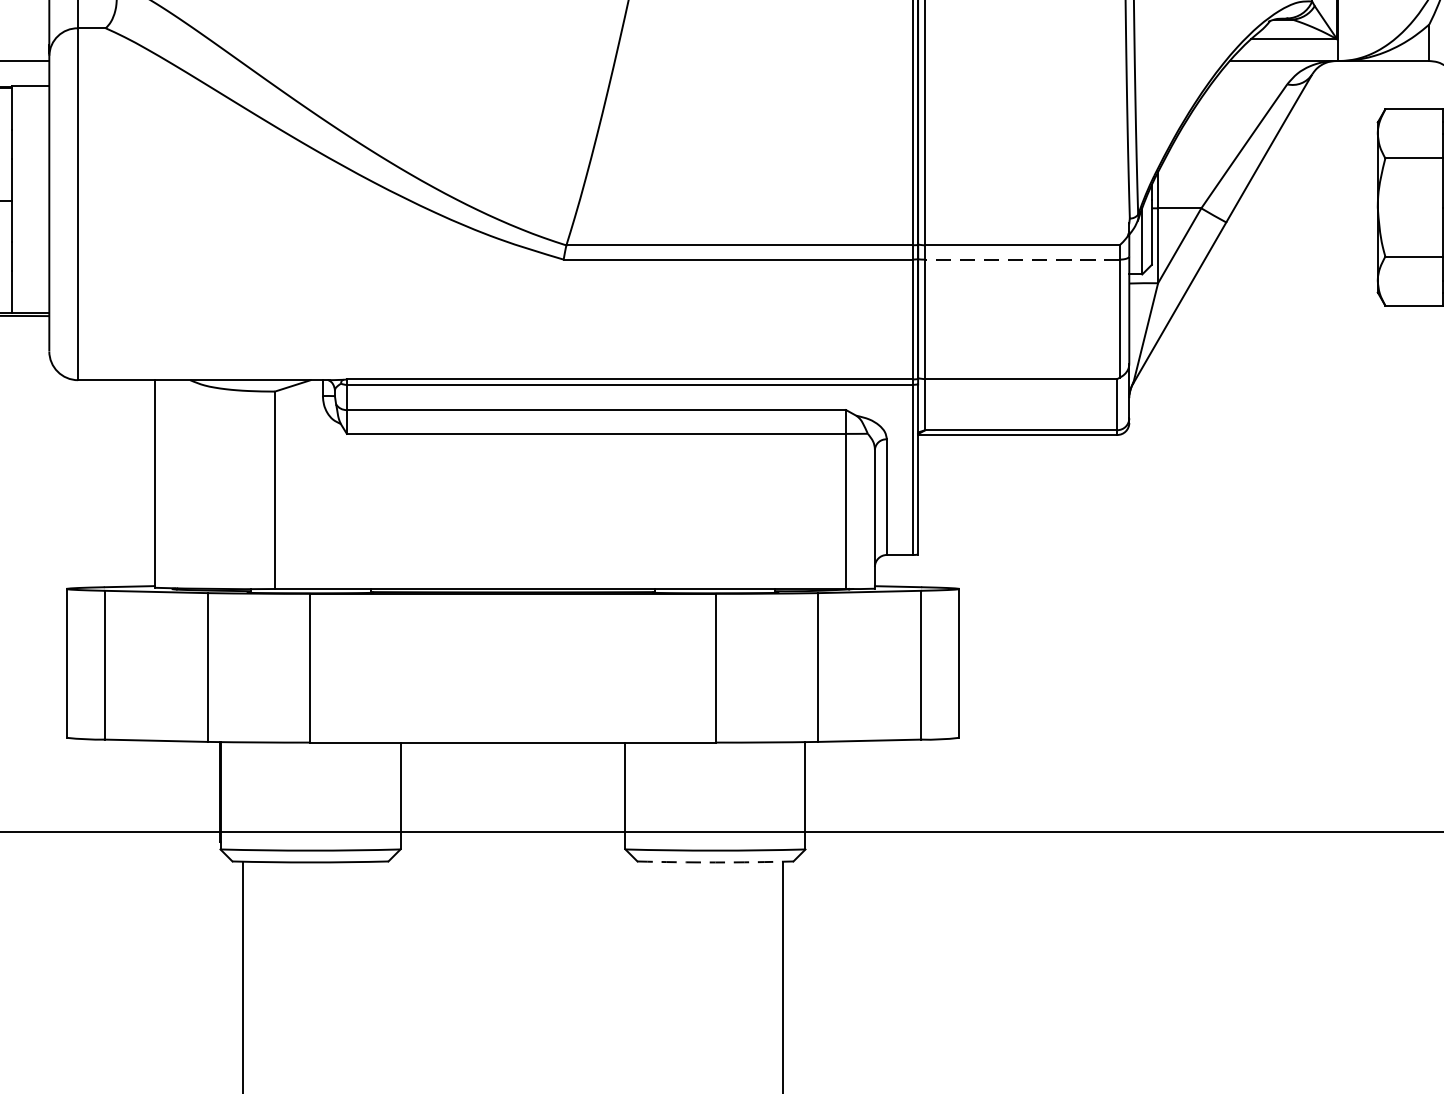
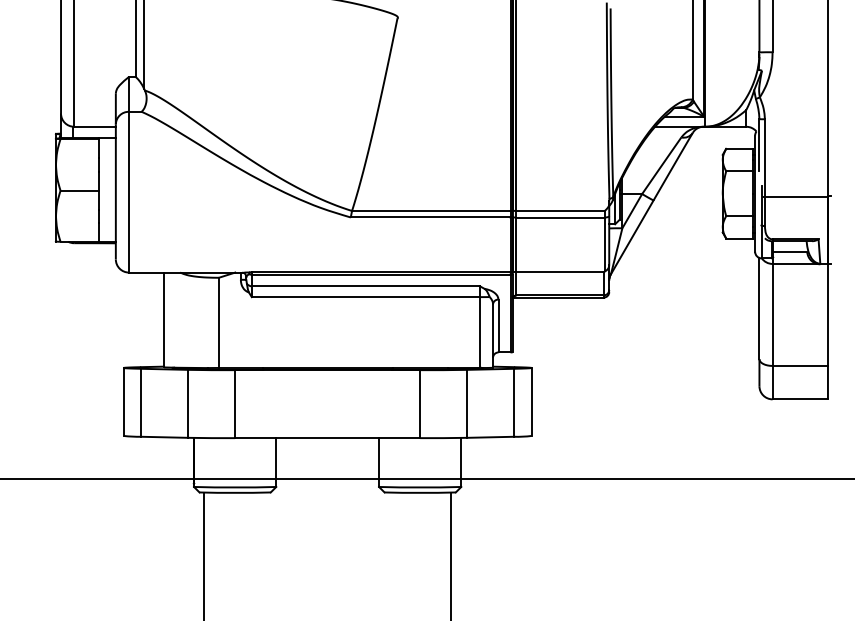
line: (1020, 259) -> (559, 217), dashed -> solid
arc: (716, 861) -> (420, 492), dashed -> solid

